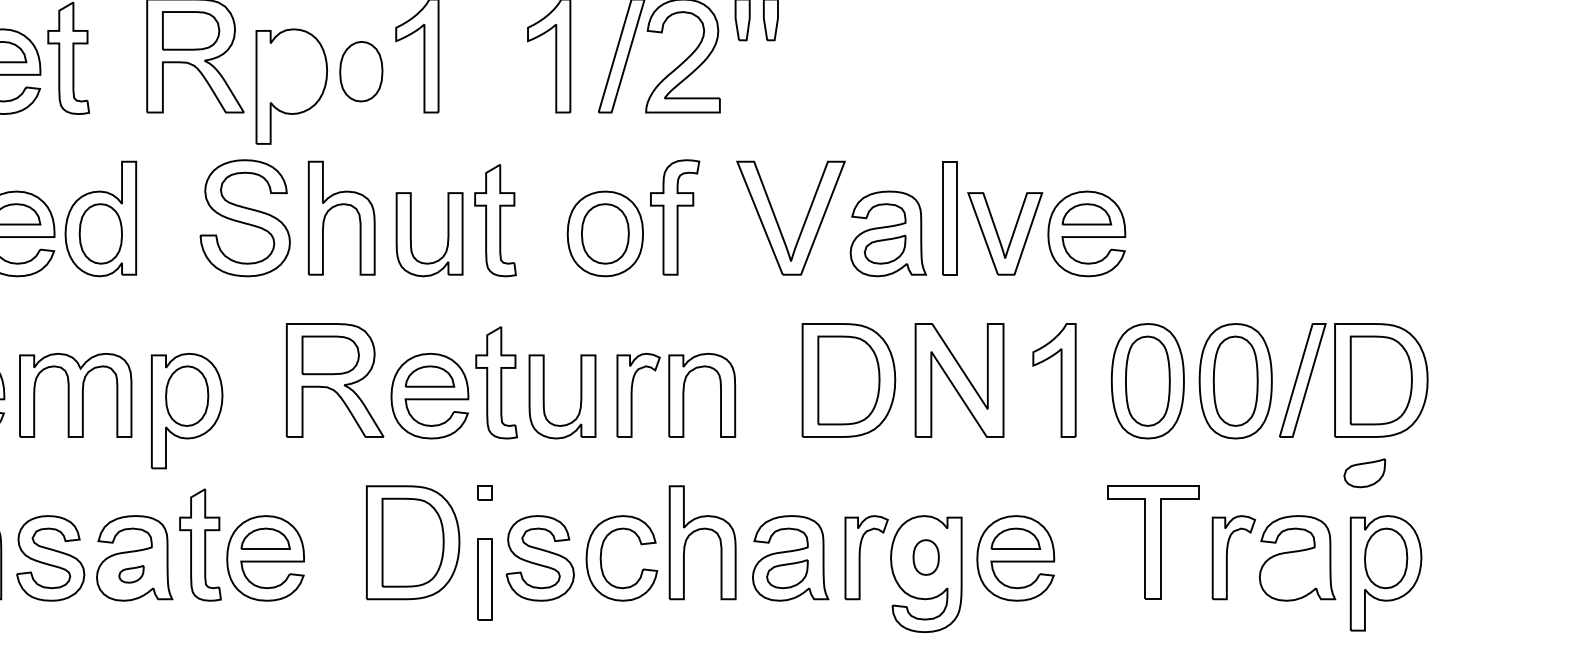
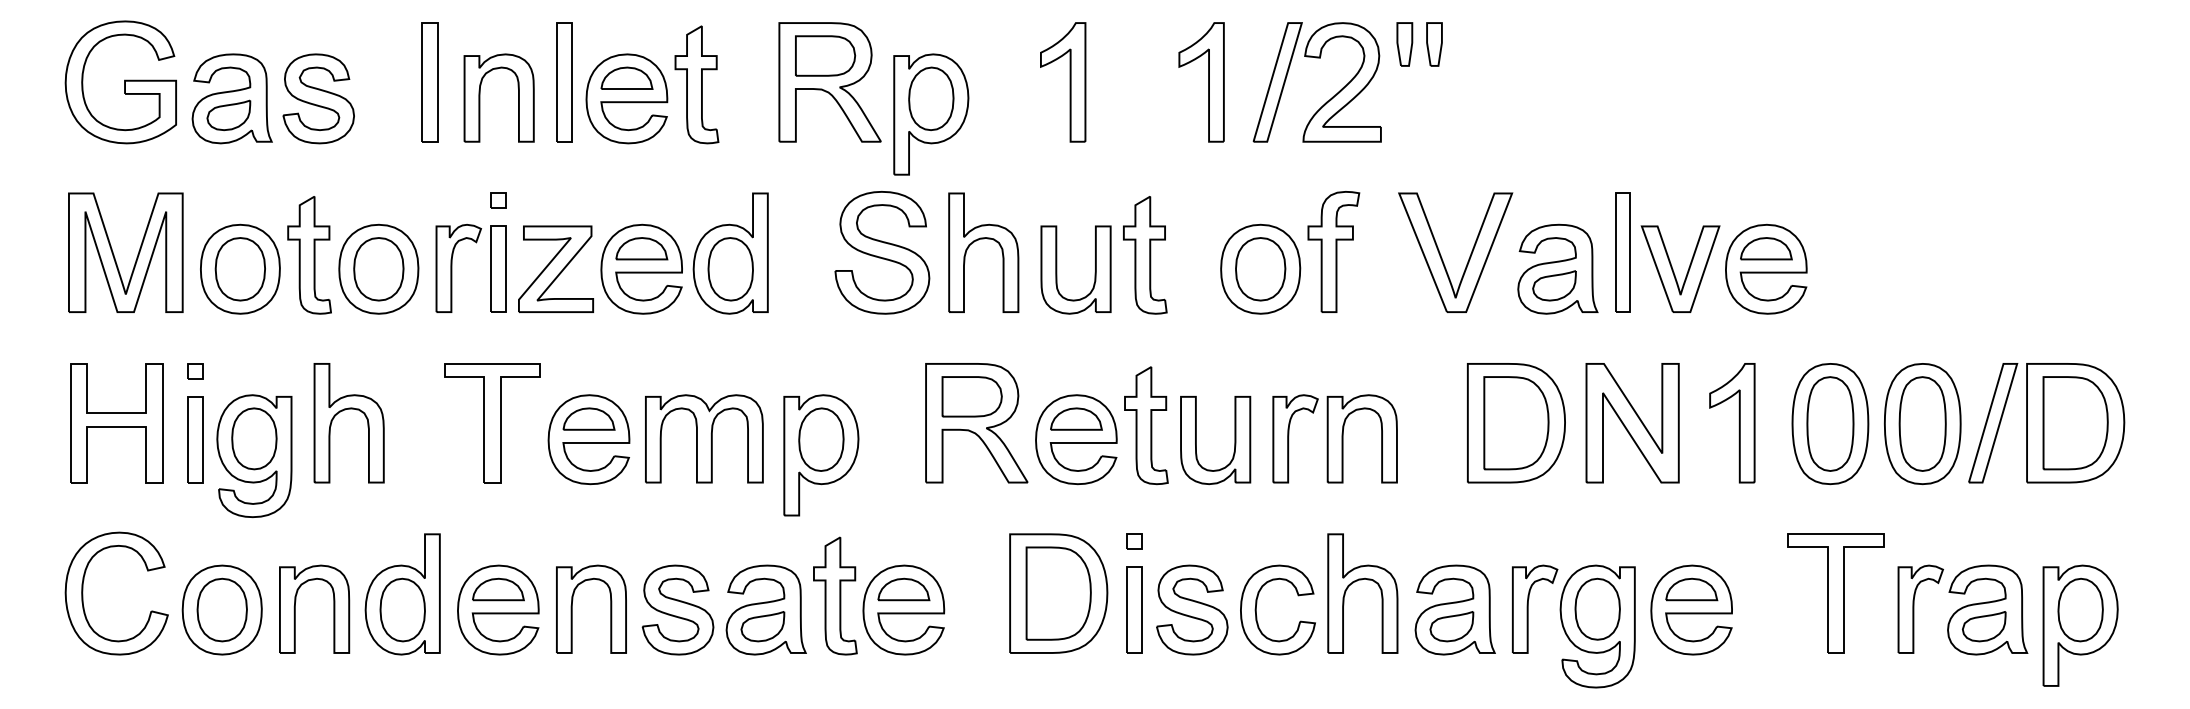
part: (361, 71) -> (931, 98), moved
part: (1365, 473) -> (1984, 626), moved
part: (926, 556) -> (1597, 608), size x1.67
part: (131, 574) -> (762, 626), size x1.67
part: (485, 578) -> (1134, 609), moved

